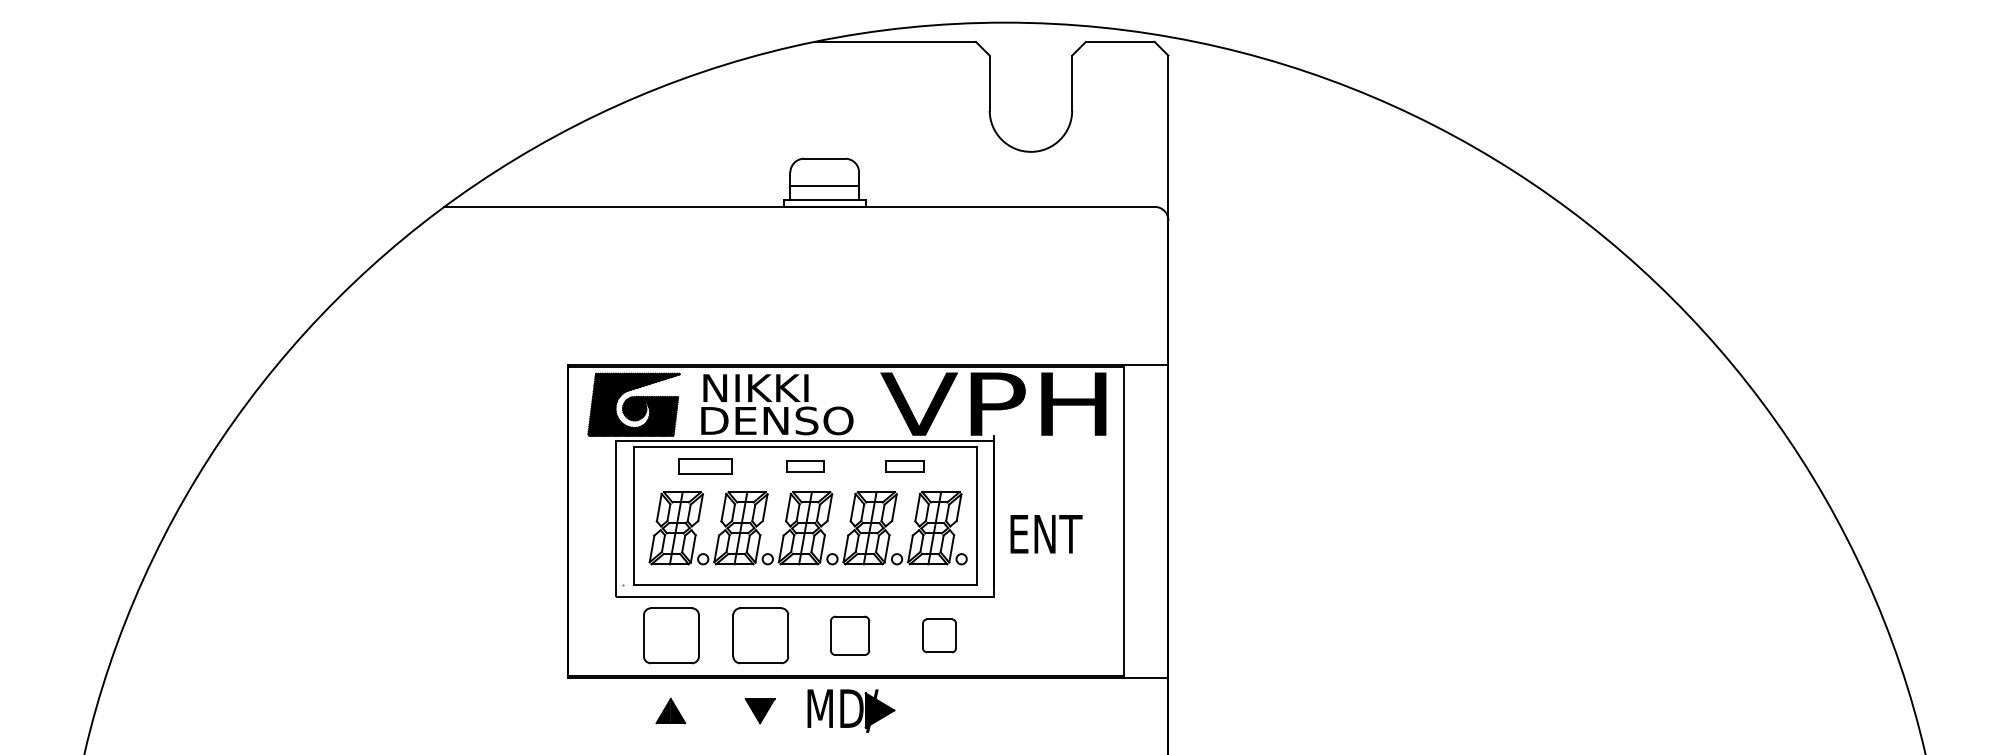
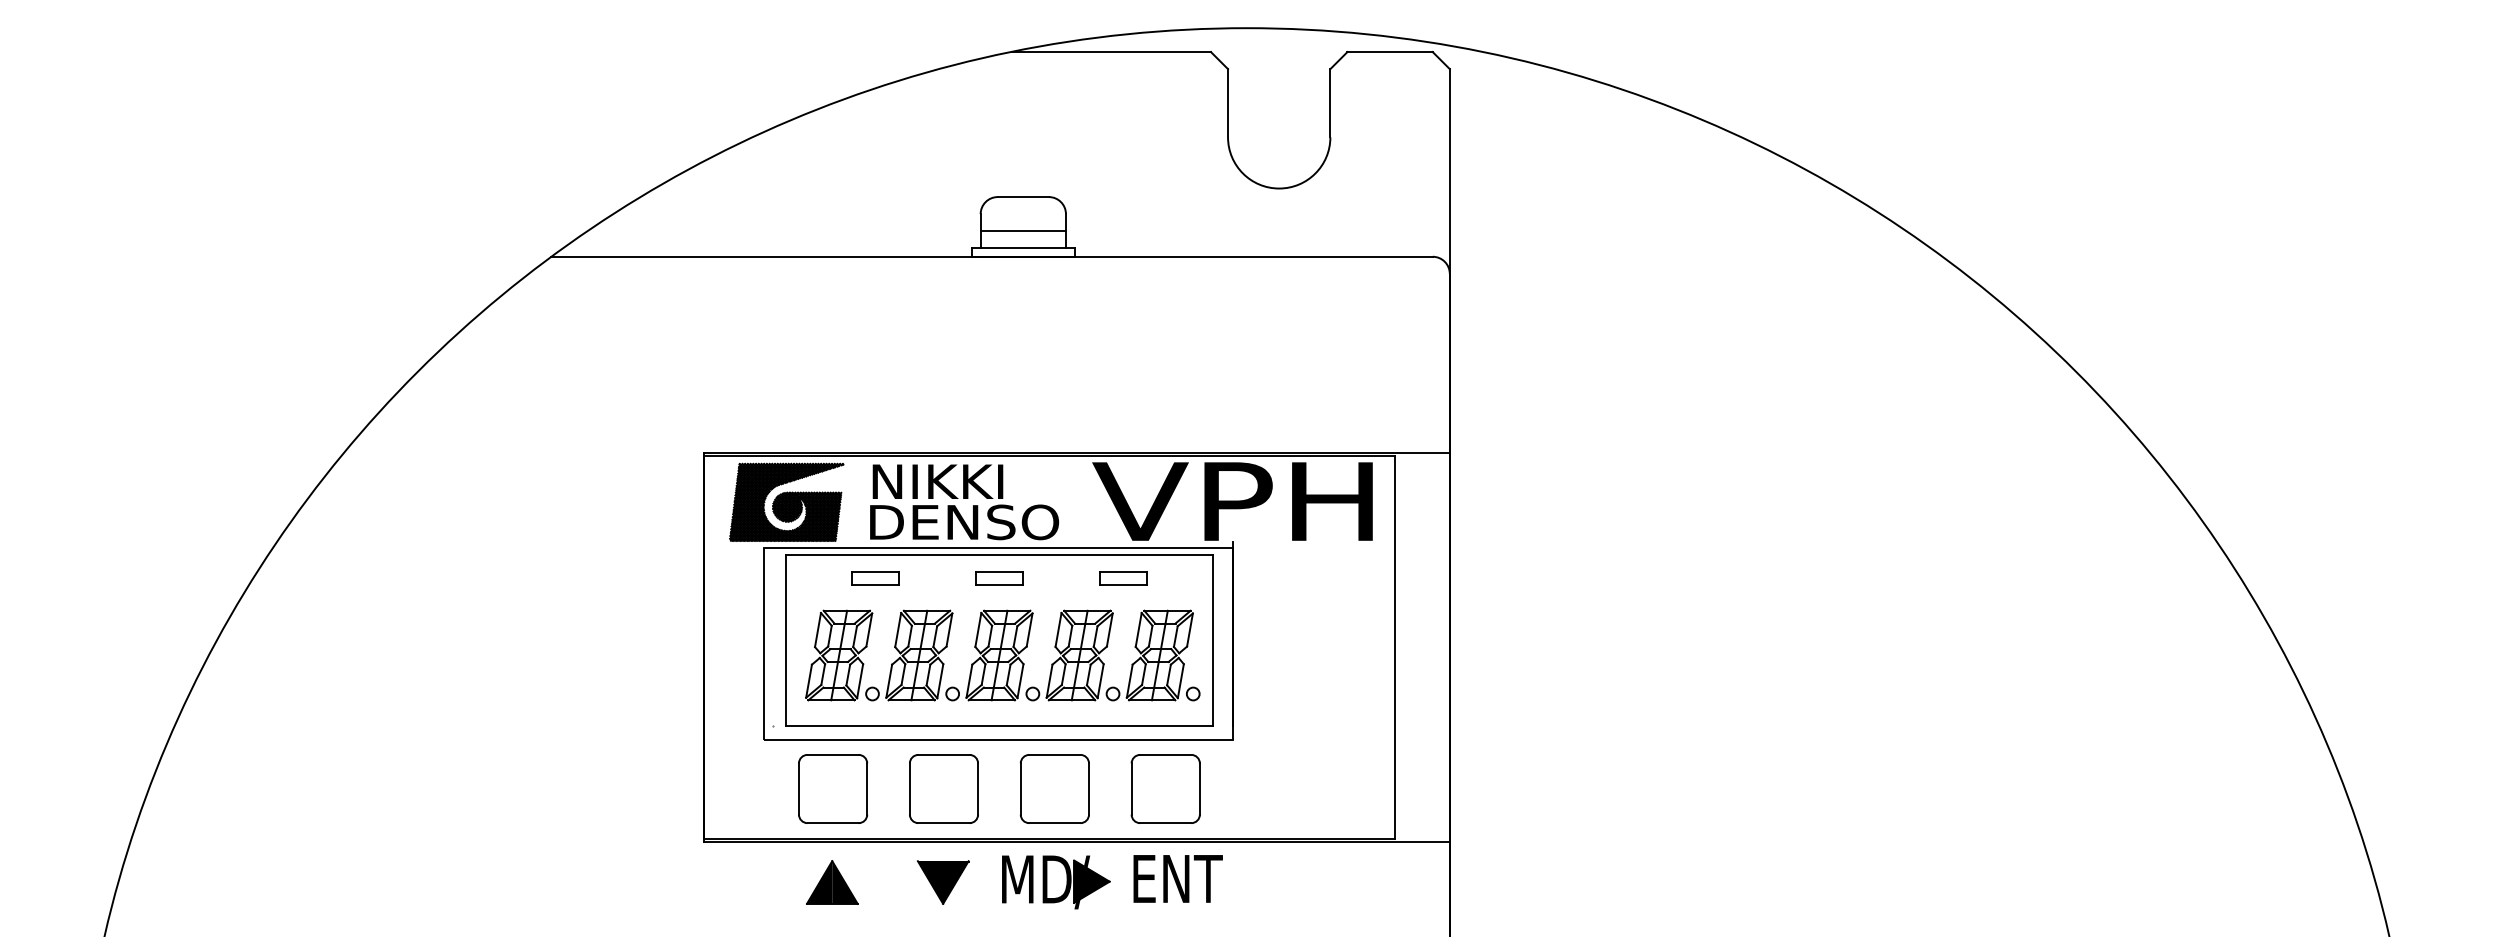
part: (705, 466) -> (875, 578), size x0.71
text: (1046, 534) -> (1178, 879), moved
part: (849, 635) -> (1054, 788), size x1.43
part: (939, 635) -> (1165, 788), size x1.67
part: (670, 710) -> (831, 881), size x1.43
part: (759, 710) -> (942, 881), size x1.43

